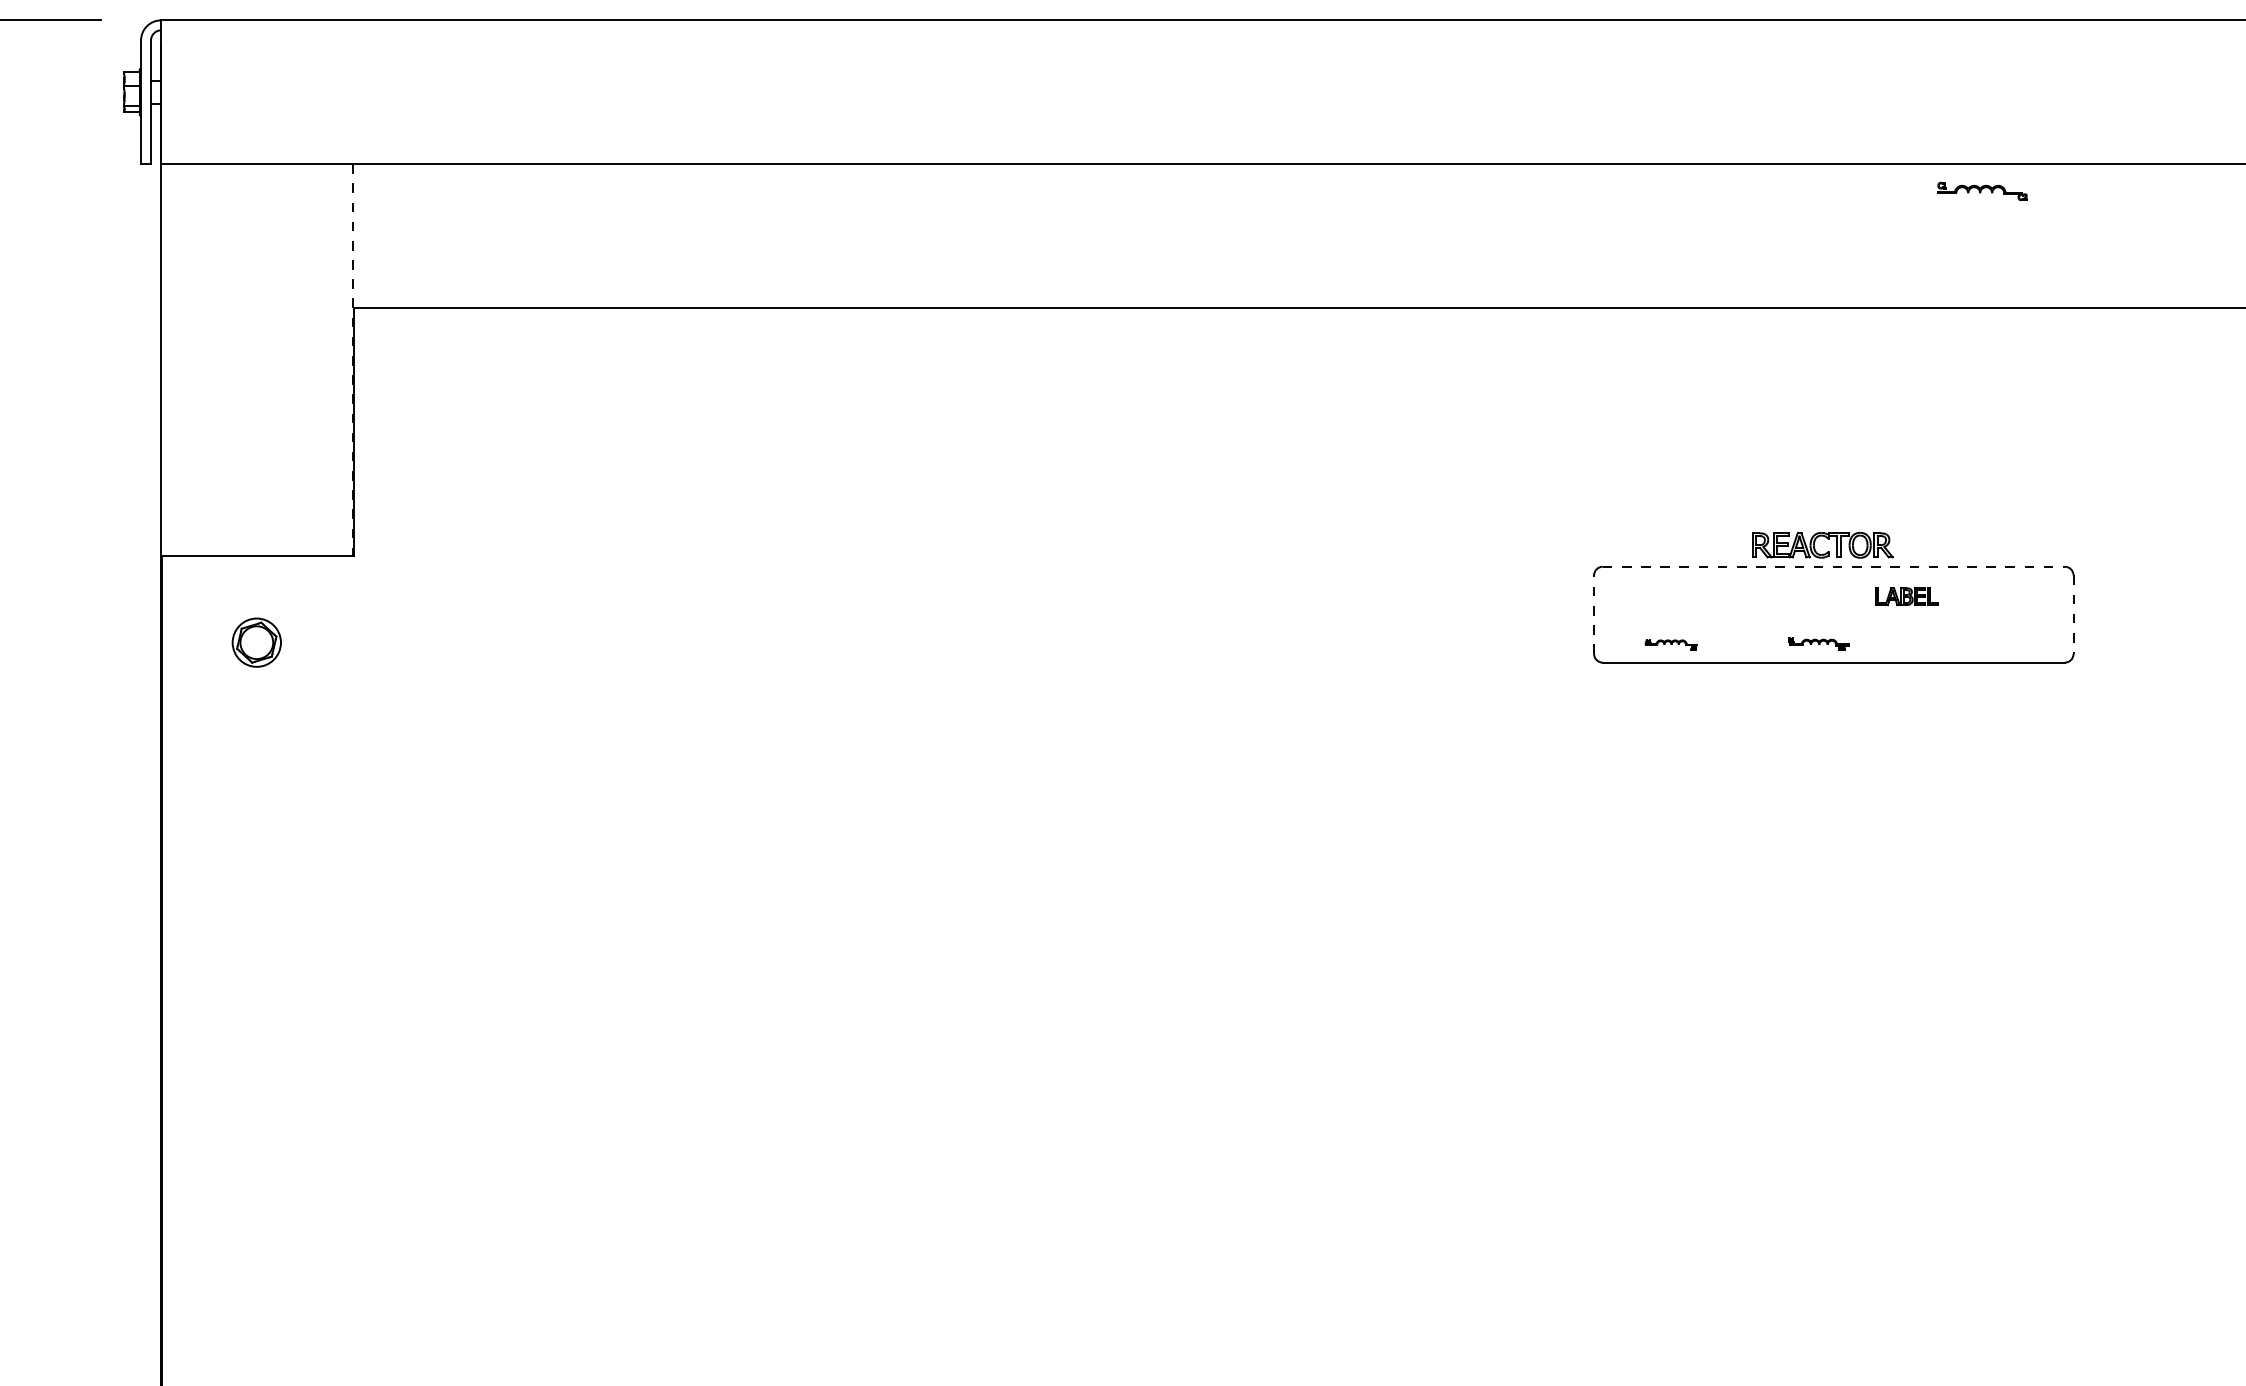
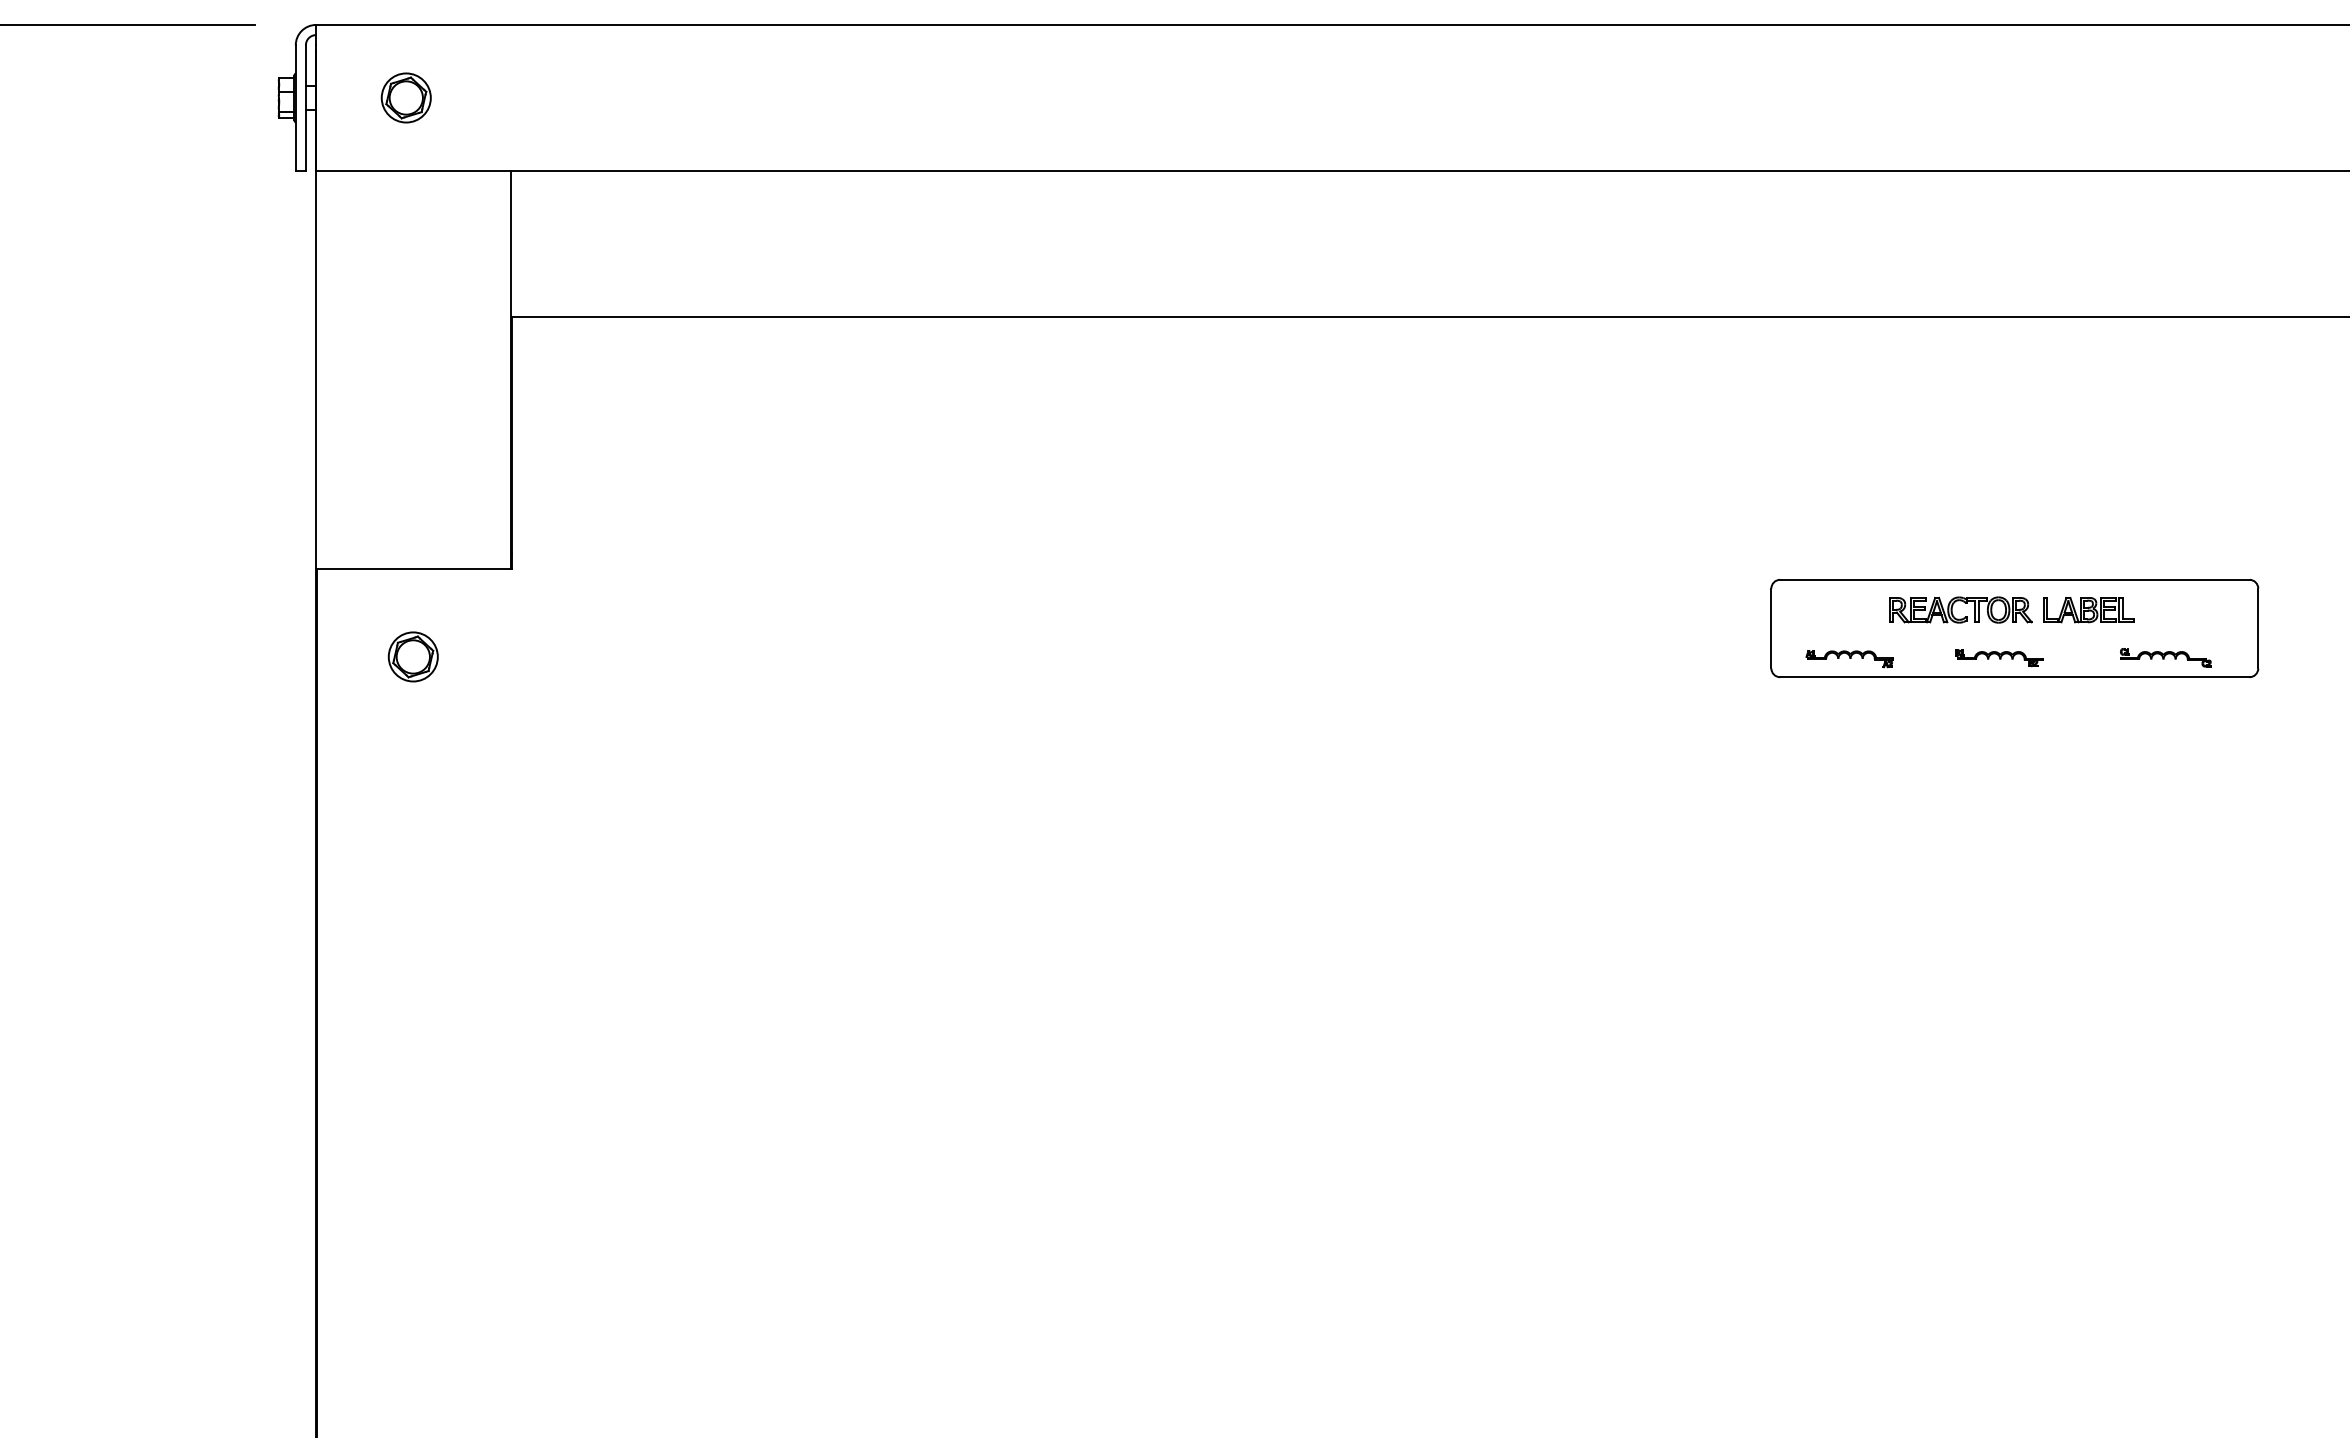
part: (249, 91) -> (405, 97), added
part: (1982, 191) -> (2165, 657), moved
line: (352, 359) -> (510, 369), dashed -> solid
part: (1825, 537) -> (1963, 602), moved
line: (1833, 566) -> (2014, 579), dashed -> solid
part: (1906, 596) -> (2088, 610), size x1.43
line: (1594, 614) -> (1771, 628), dashed -> solid
line: (2073, 614) -> (2258, 628), dashed -> solid
part: (1818, 644) -> (1999, 658), size x1.43
part: (1671, 645) -> (1849, 659), size x1.67

